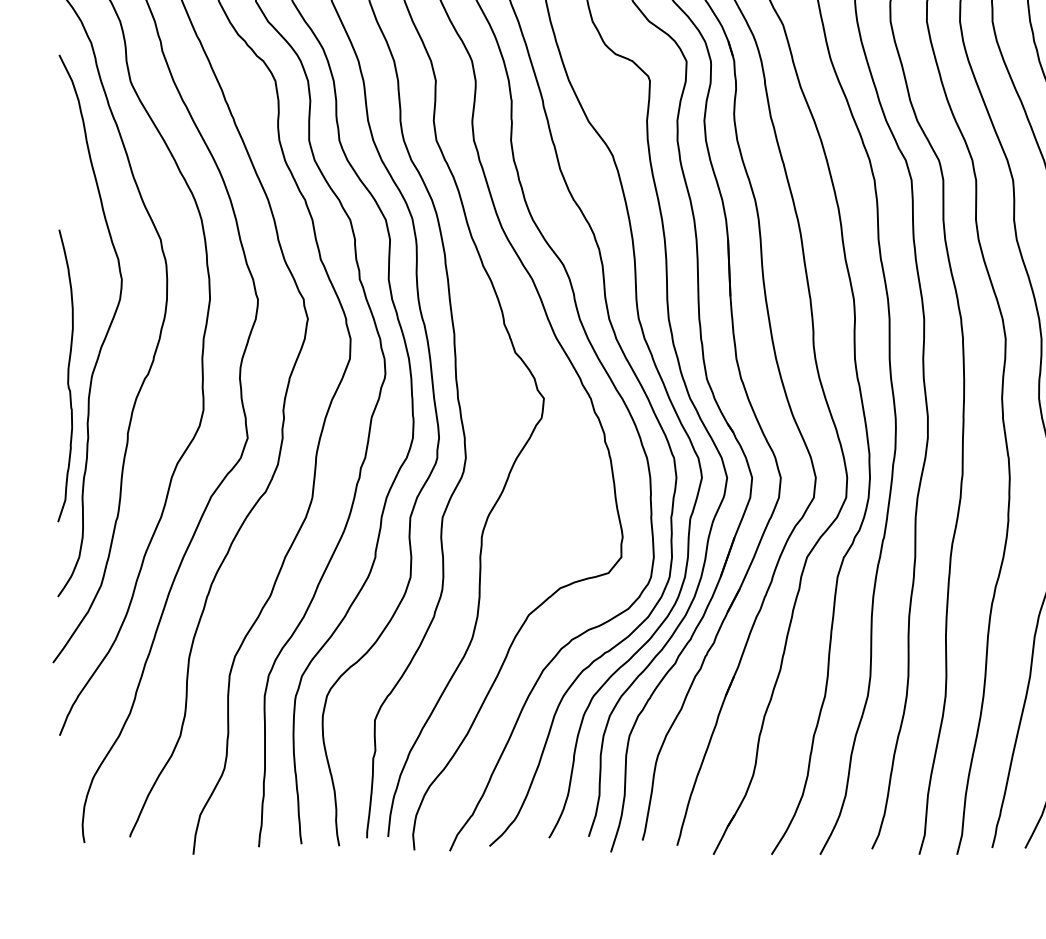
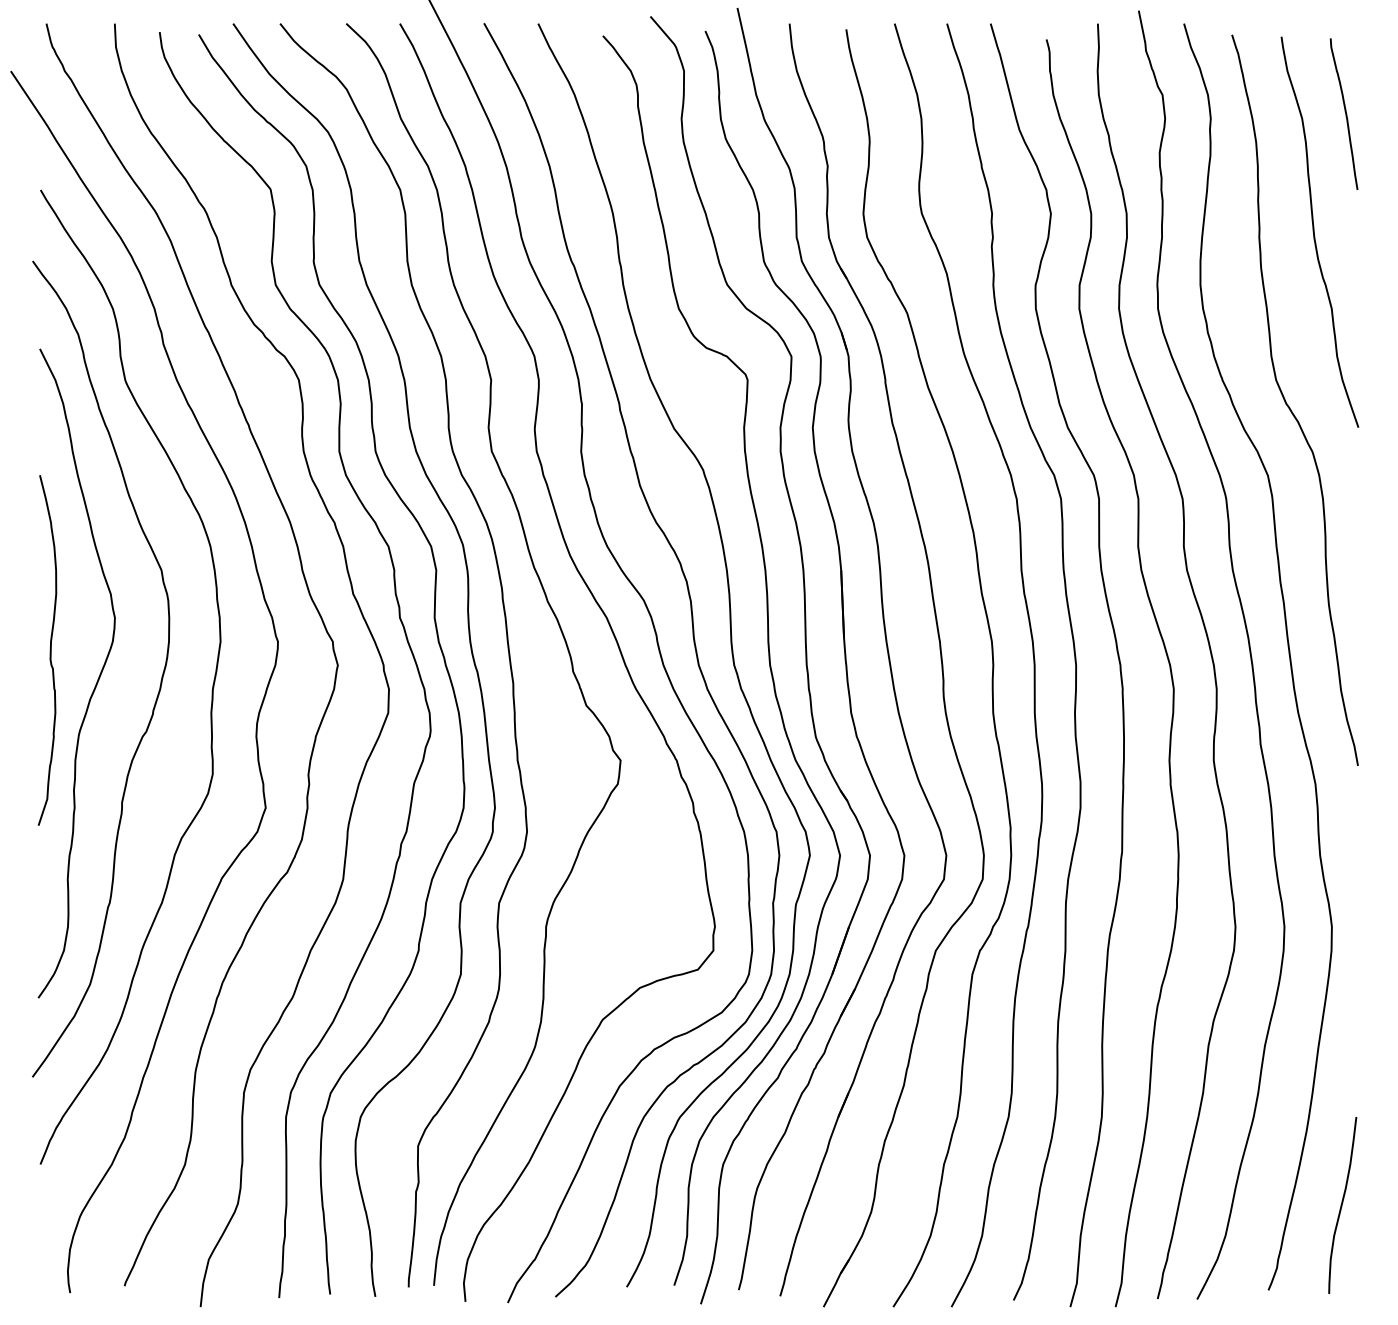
curve: (67, 375) -> (49, 650), moved

